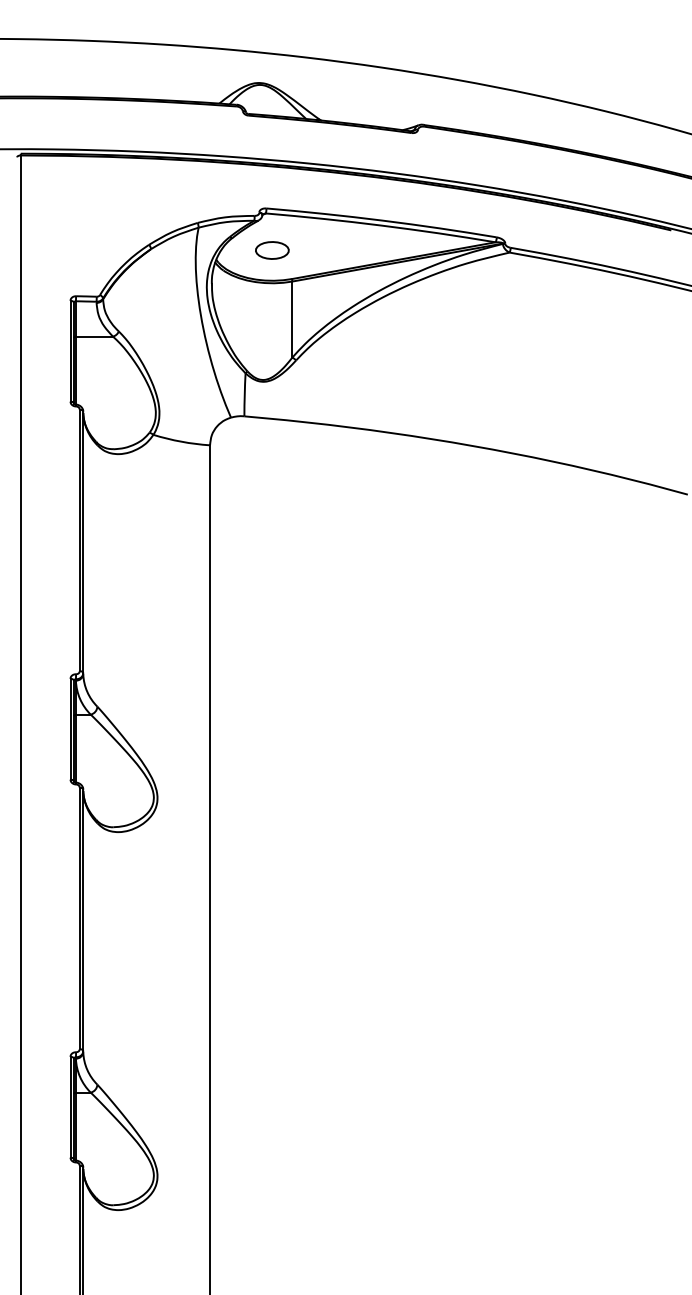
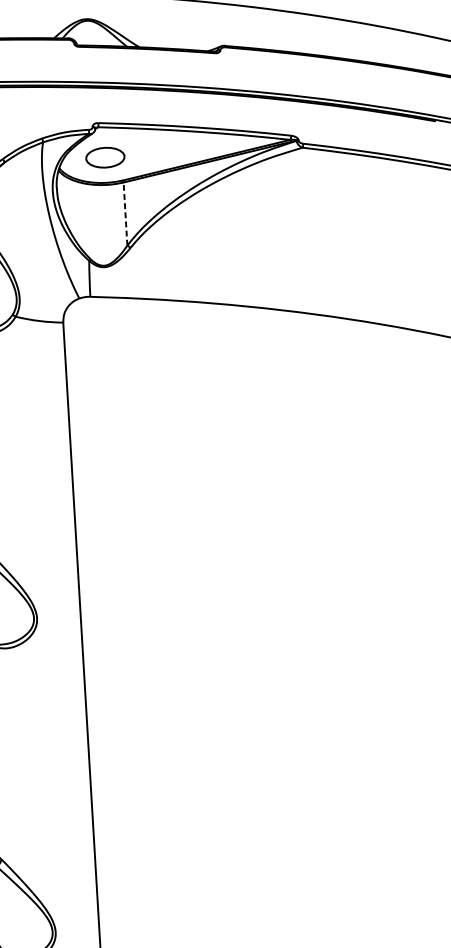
part: (272, 250) -> (105, 157), size x1.4
line: (292, 319) -> (125, 214), solid -> dashed

